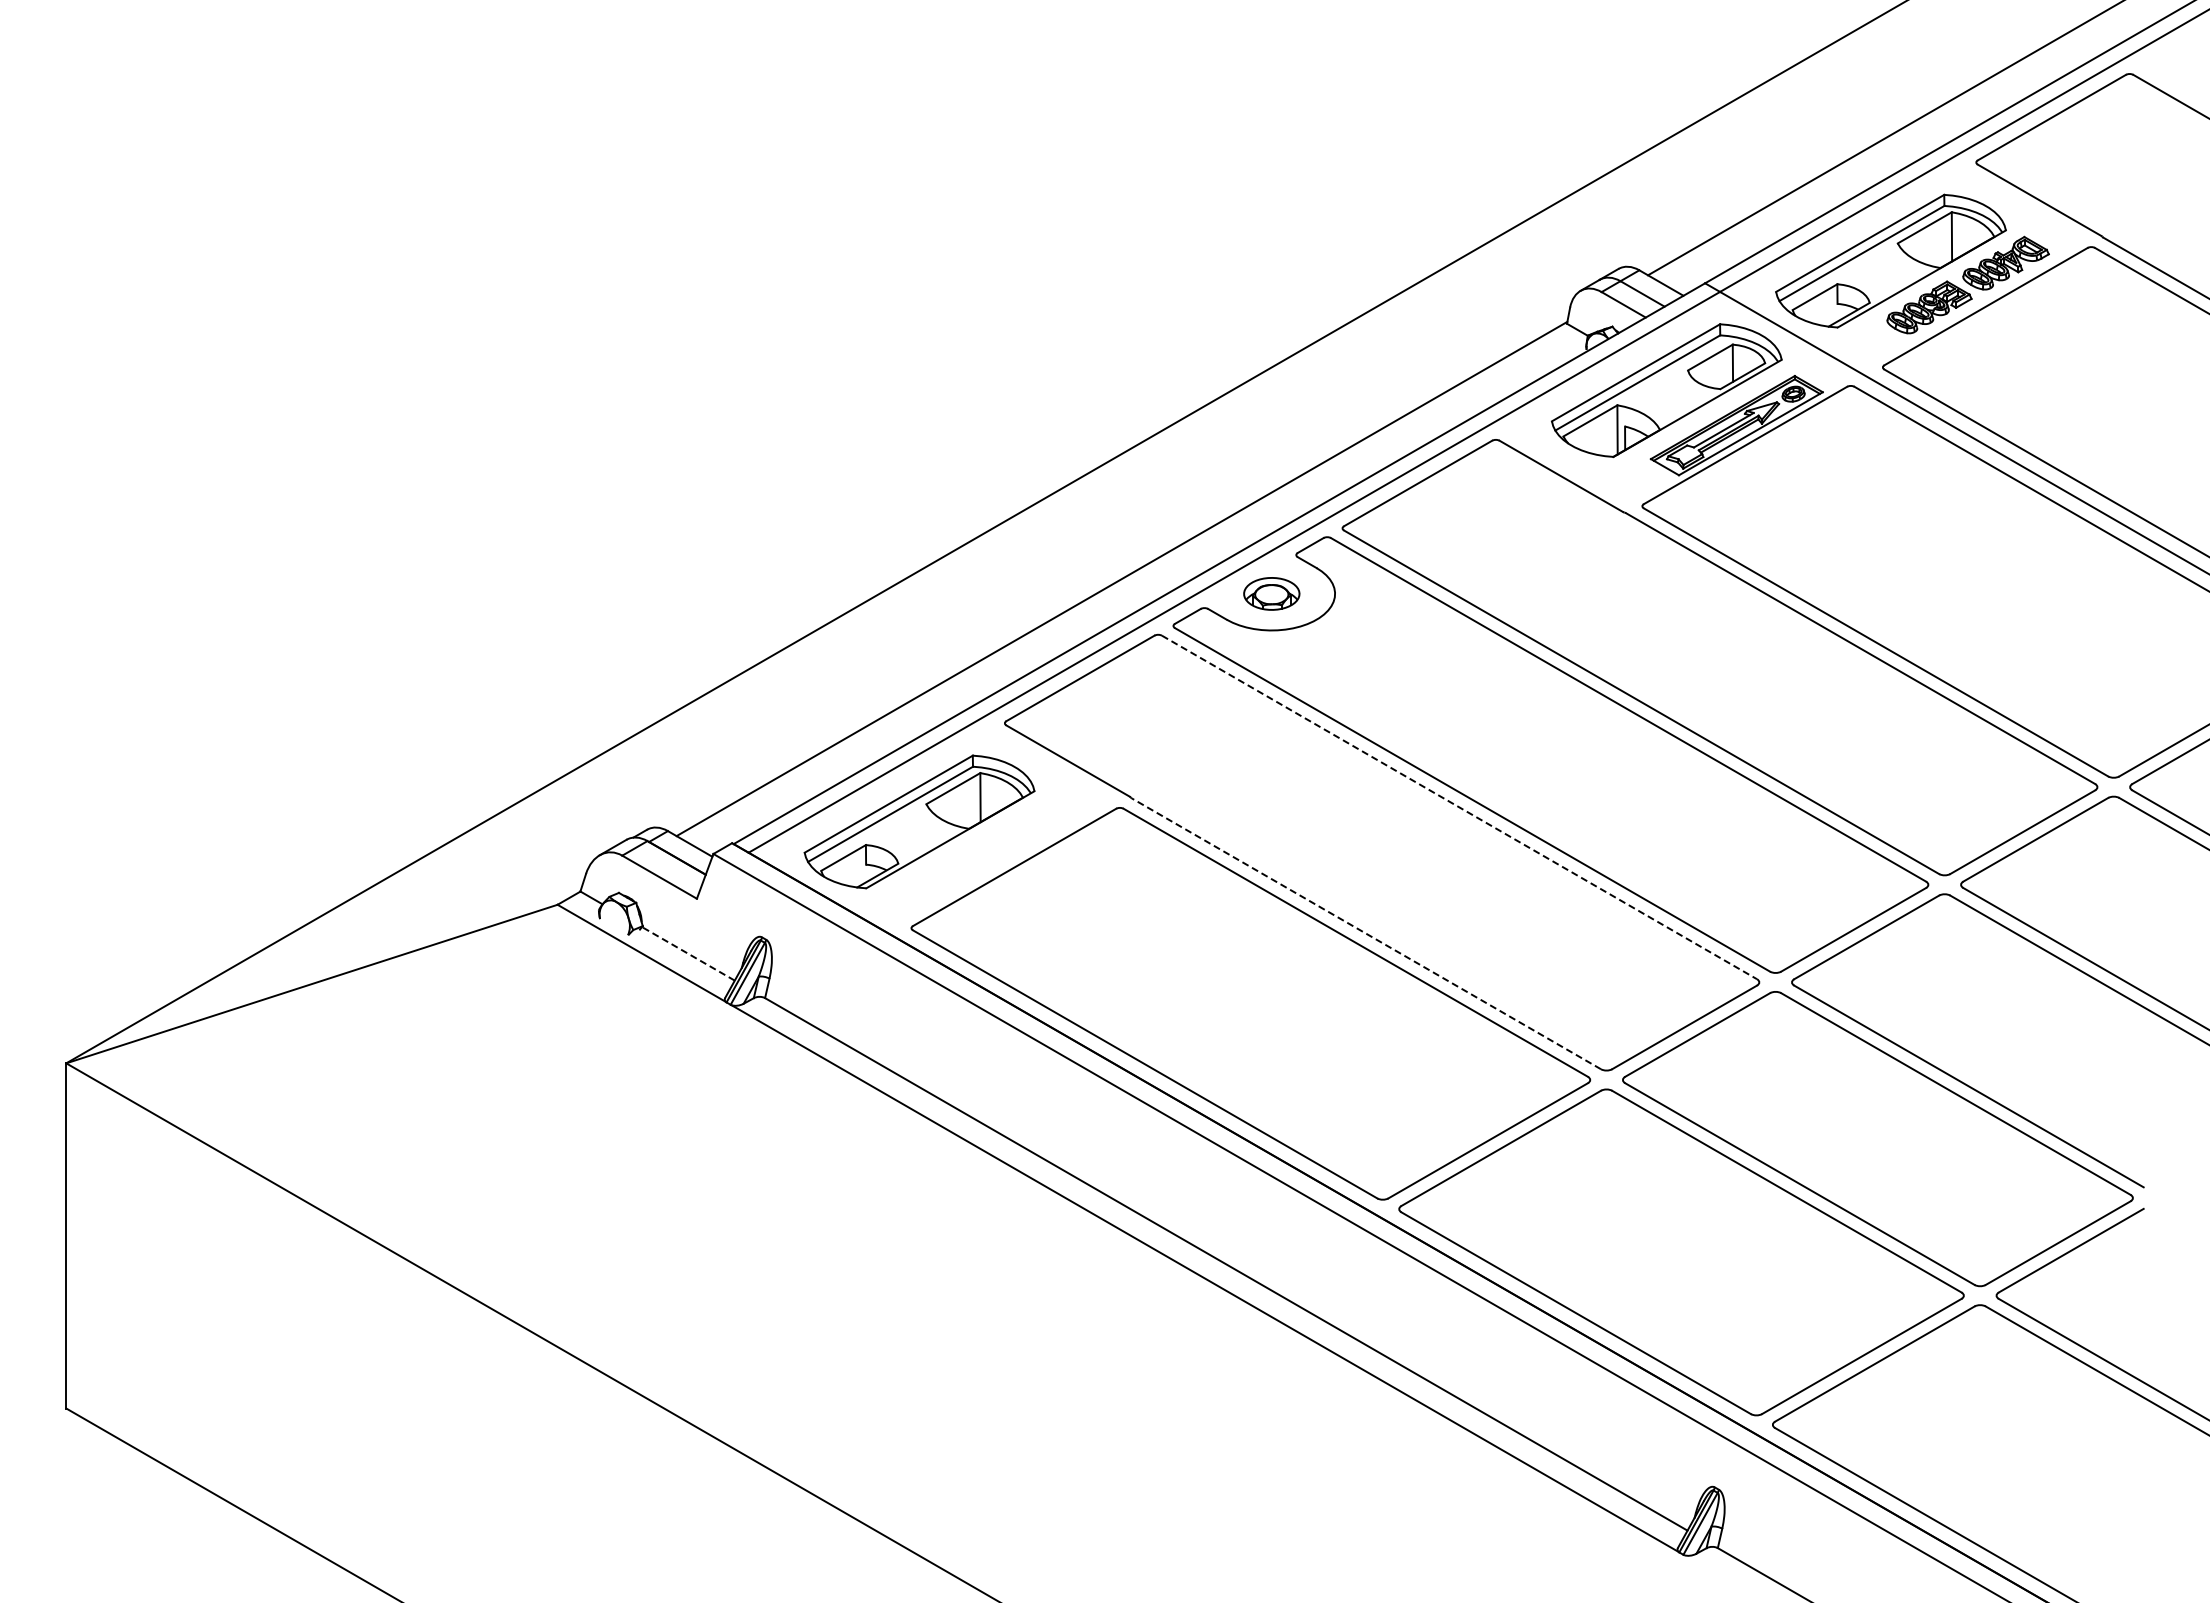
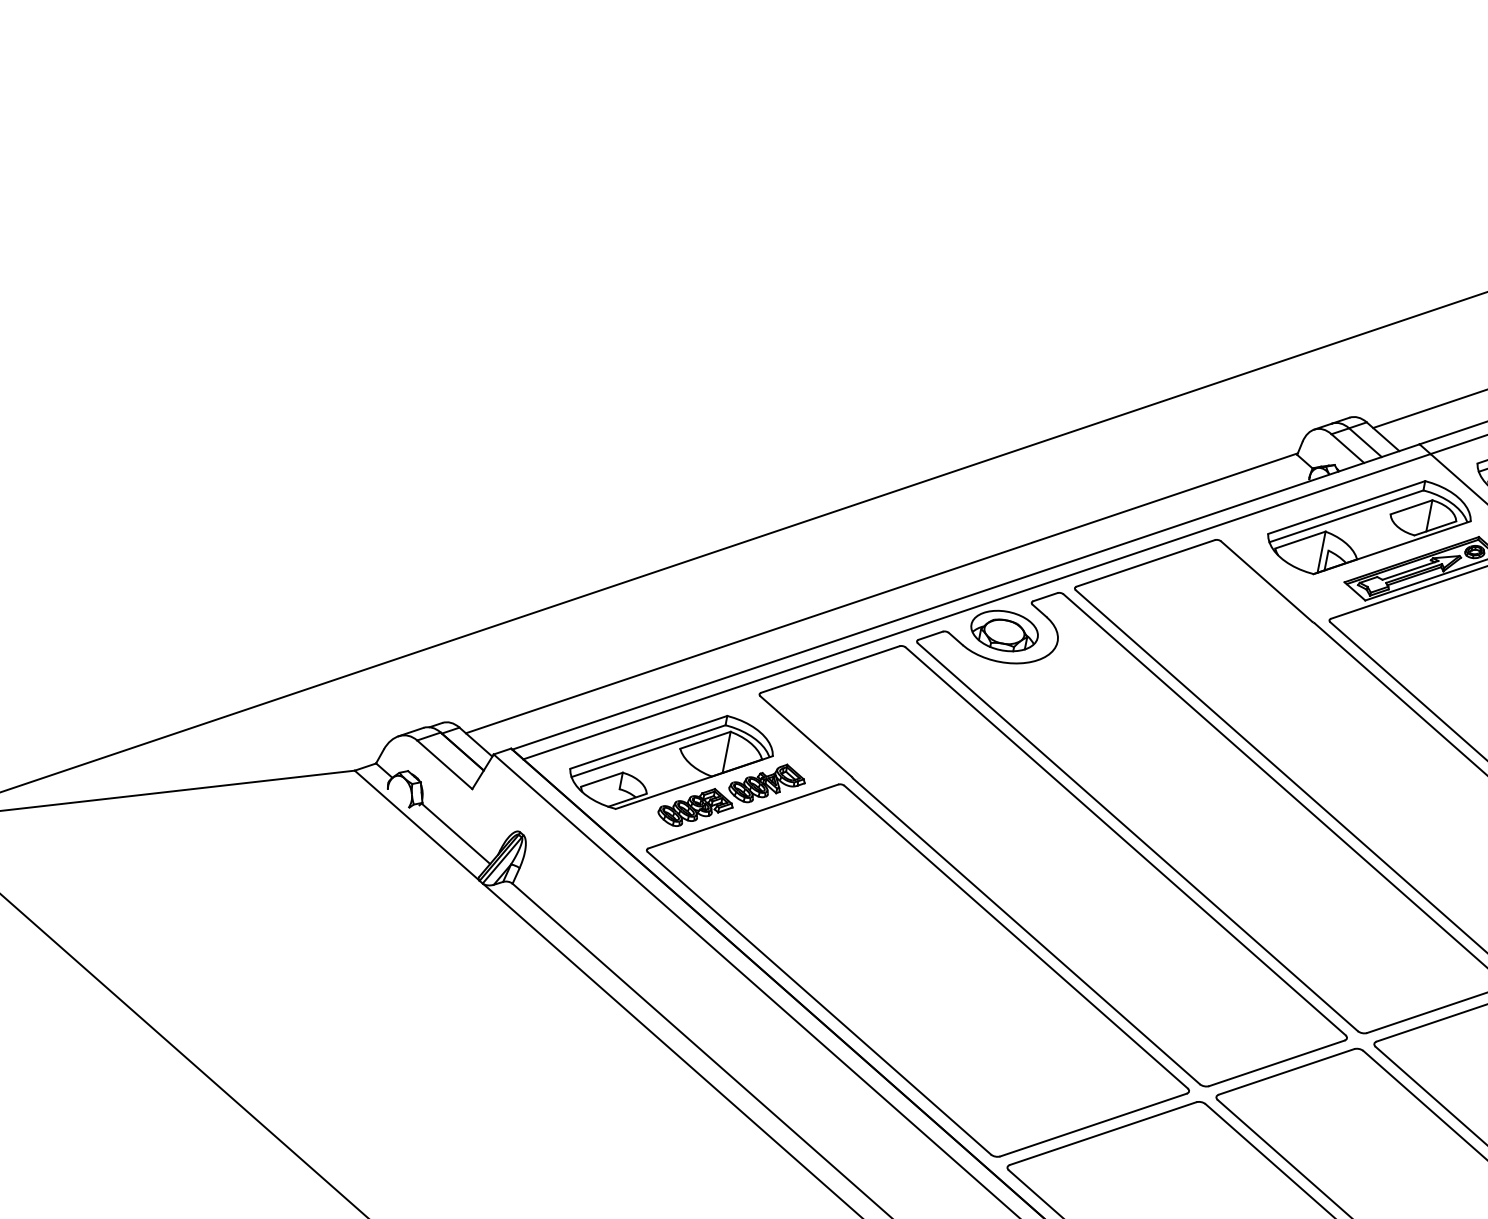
part: (1271, 593) -> (1004, 630), size x1.43
line: (1459, 807) -> (1125, 841), dashed -> solid
part: (996, 845) -> (731, 795), added
line: (1366, 933) -> (1026, 931), dashed -> solid
line: (688, 953) -> (456, 833), dashed -> solid

